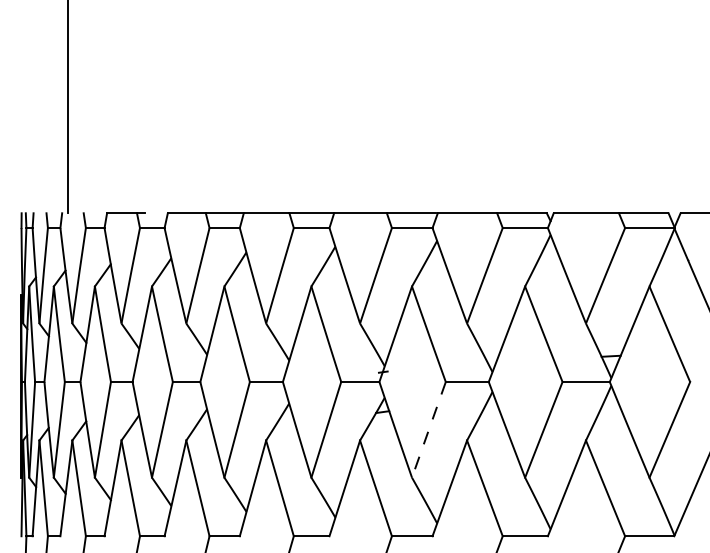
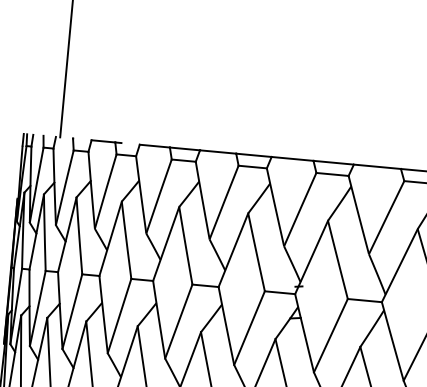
line: (428, 429) -> (330, 335), dashed -> solid

